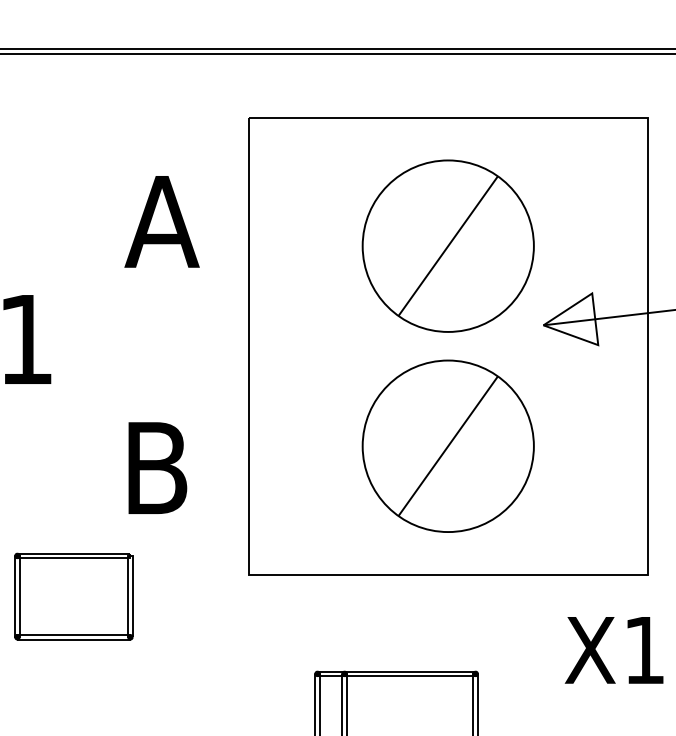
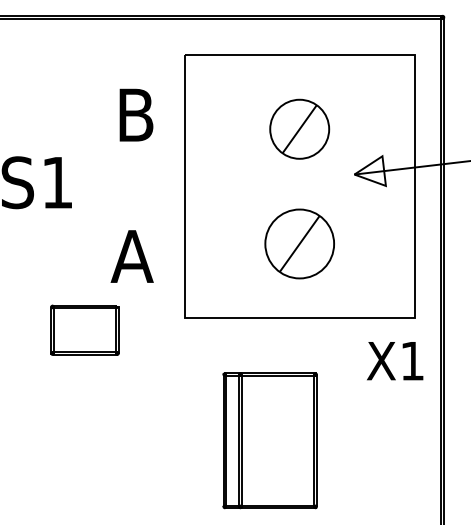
text: (161, 220) -> (135, 114), A -> B
part: (447, 246) -> (299, 129), size x0.6
part: (447, 445) -> (299, 243), size x0.7
text: (154, 468) -> (131, 256), B -> A

